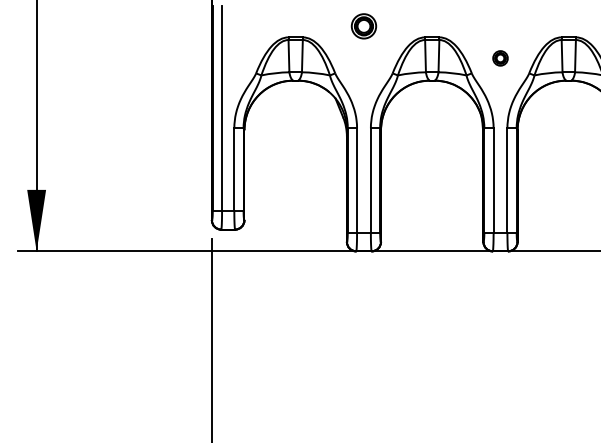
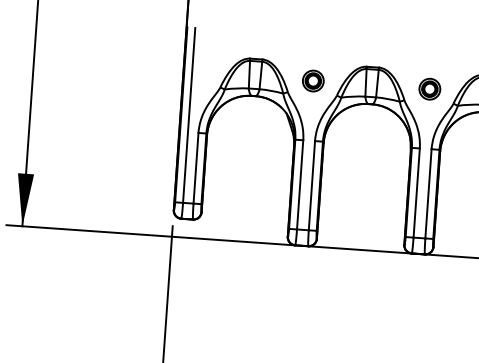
part: (363, 26) -> (312, 81), moved
part: (500, 58) -> (429, 89), size x1.67

